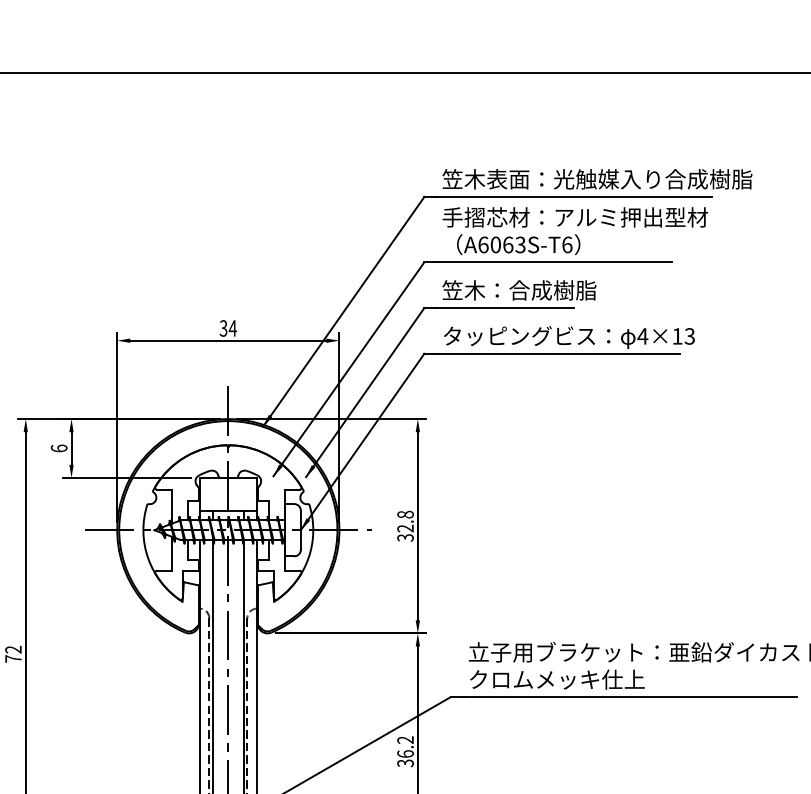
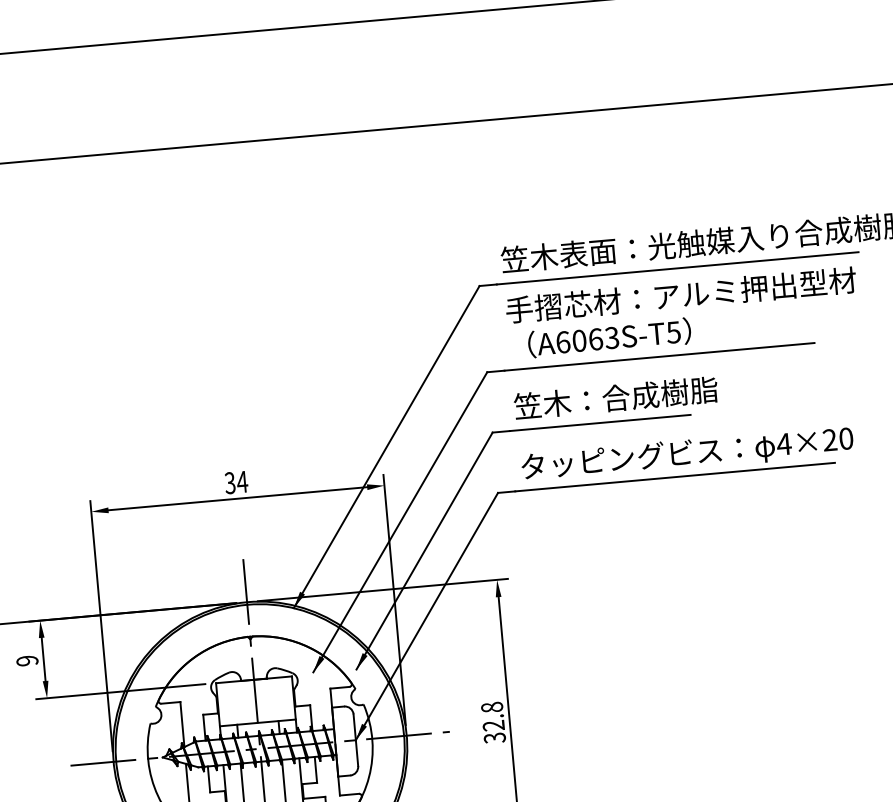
text: (567, 244) -> (674, 331), A6063S-T6 -> A6063S-T5
text: (683, 336) -> (837, 439), 4×13 -> 4×20
text: (58, 448) -> (26, 660), 6 -> 9

